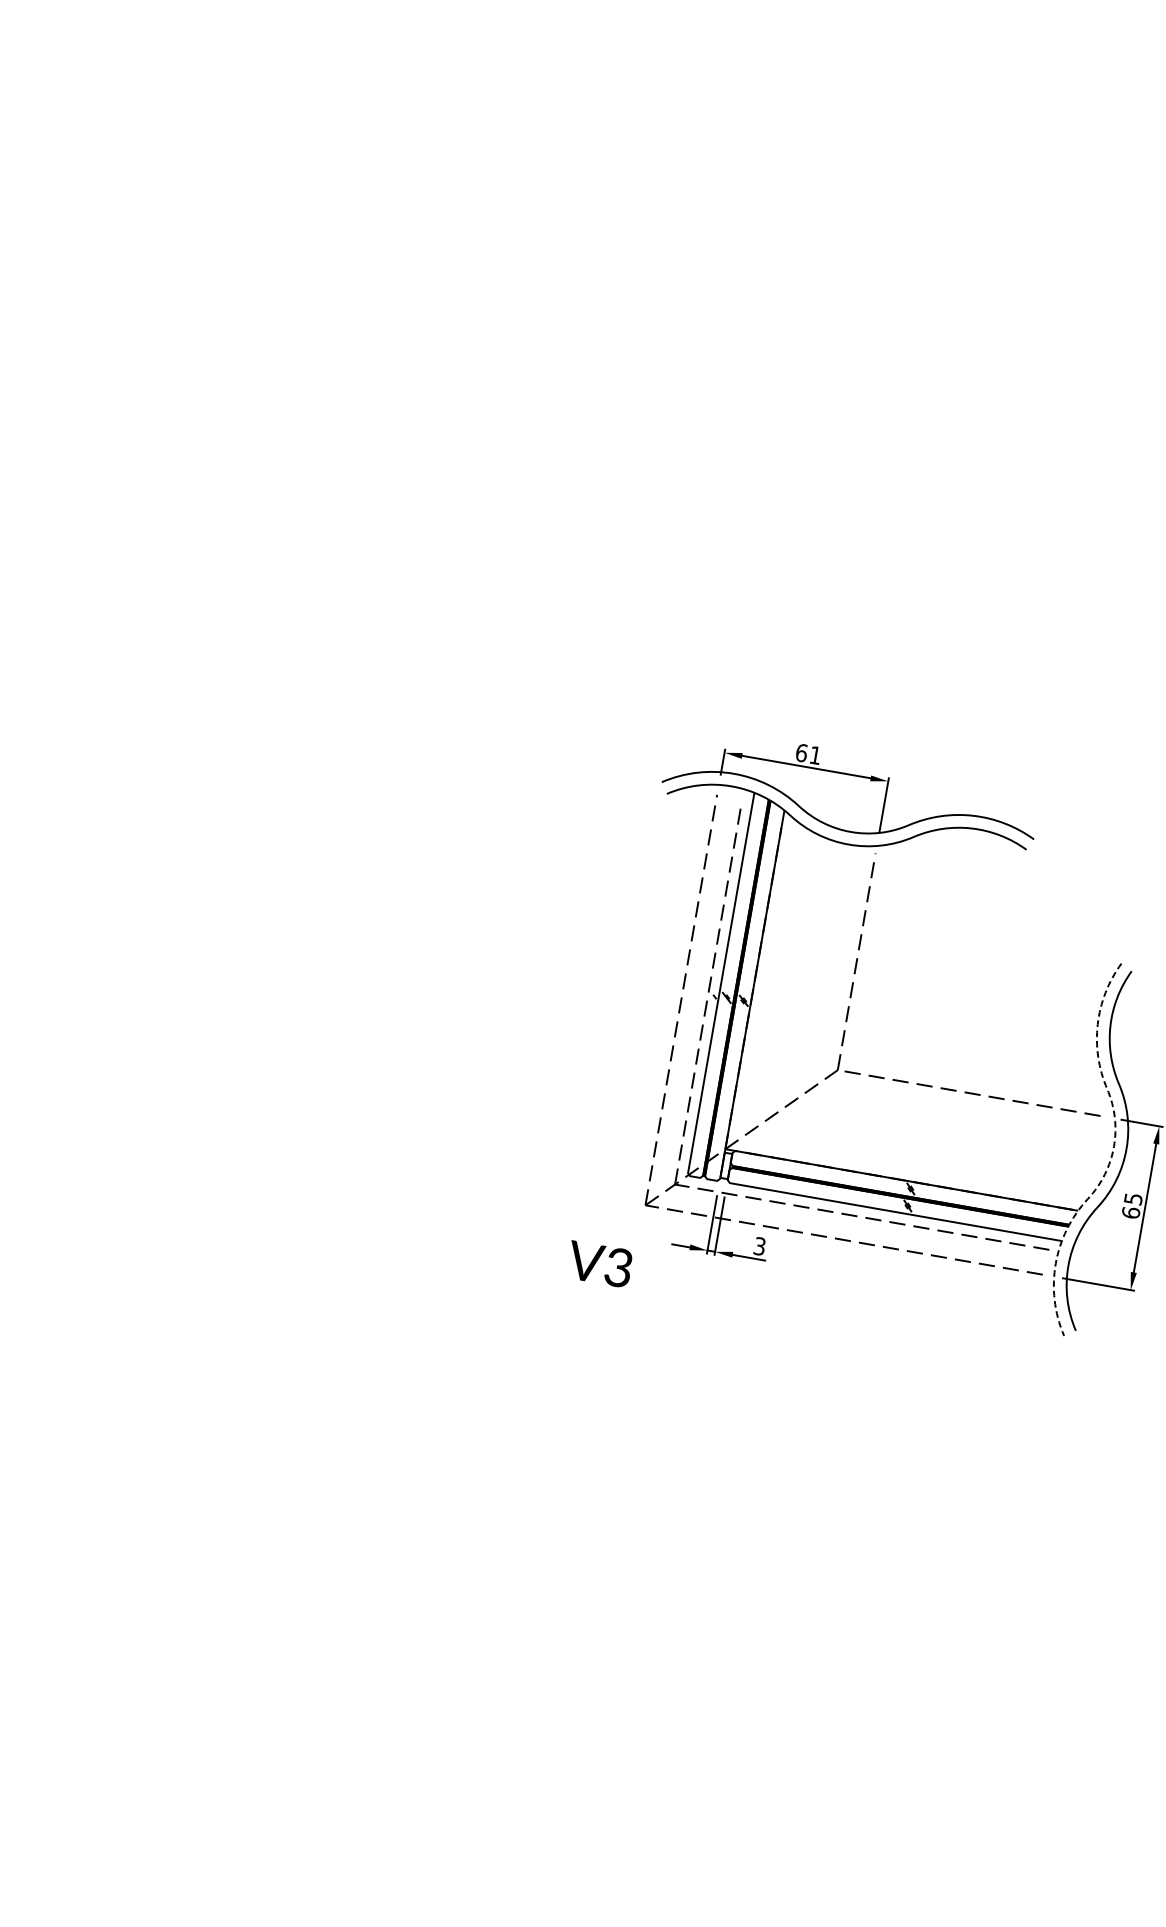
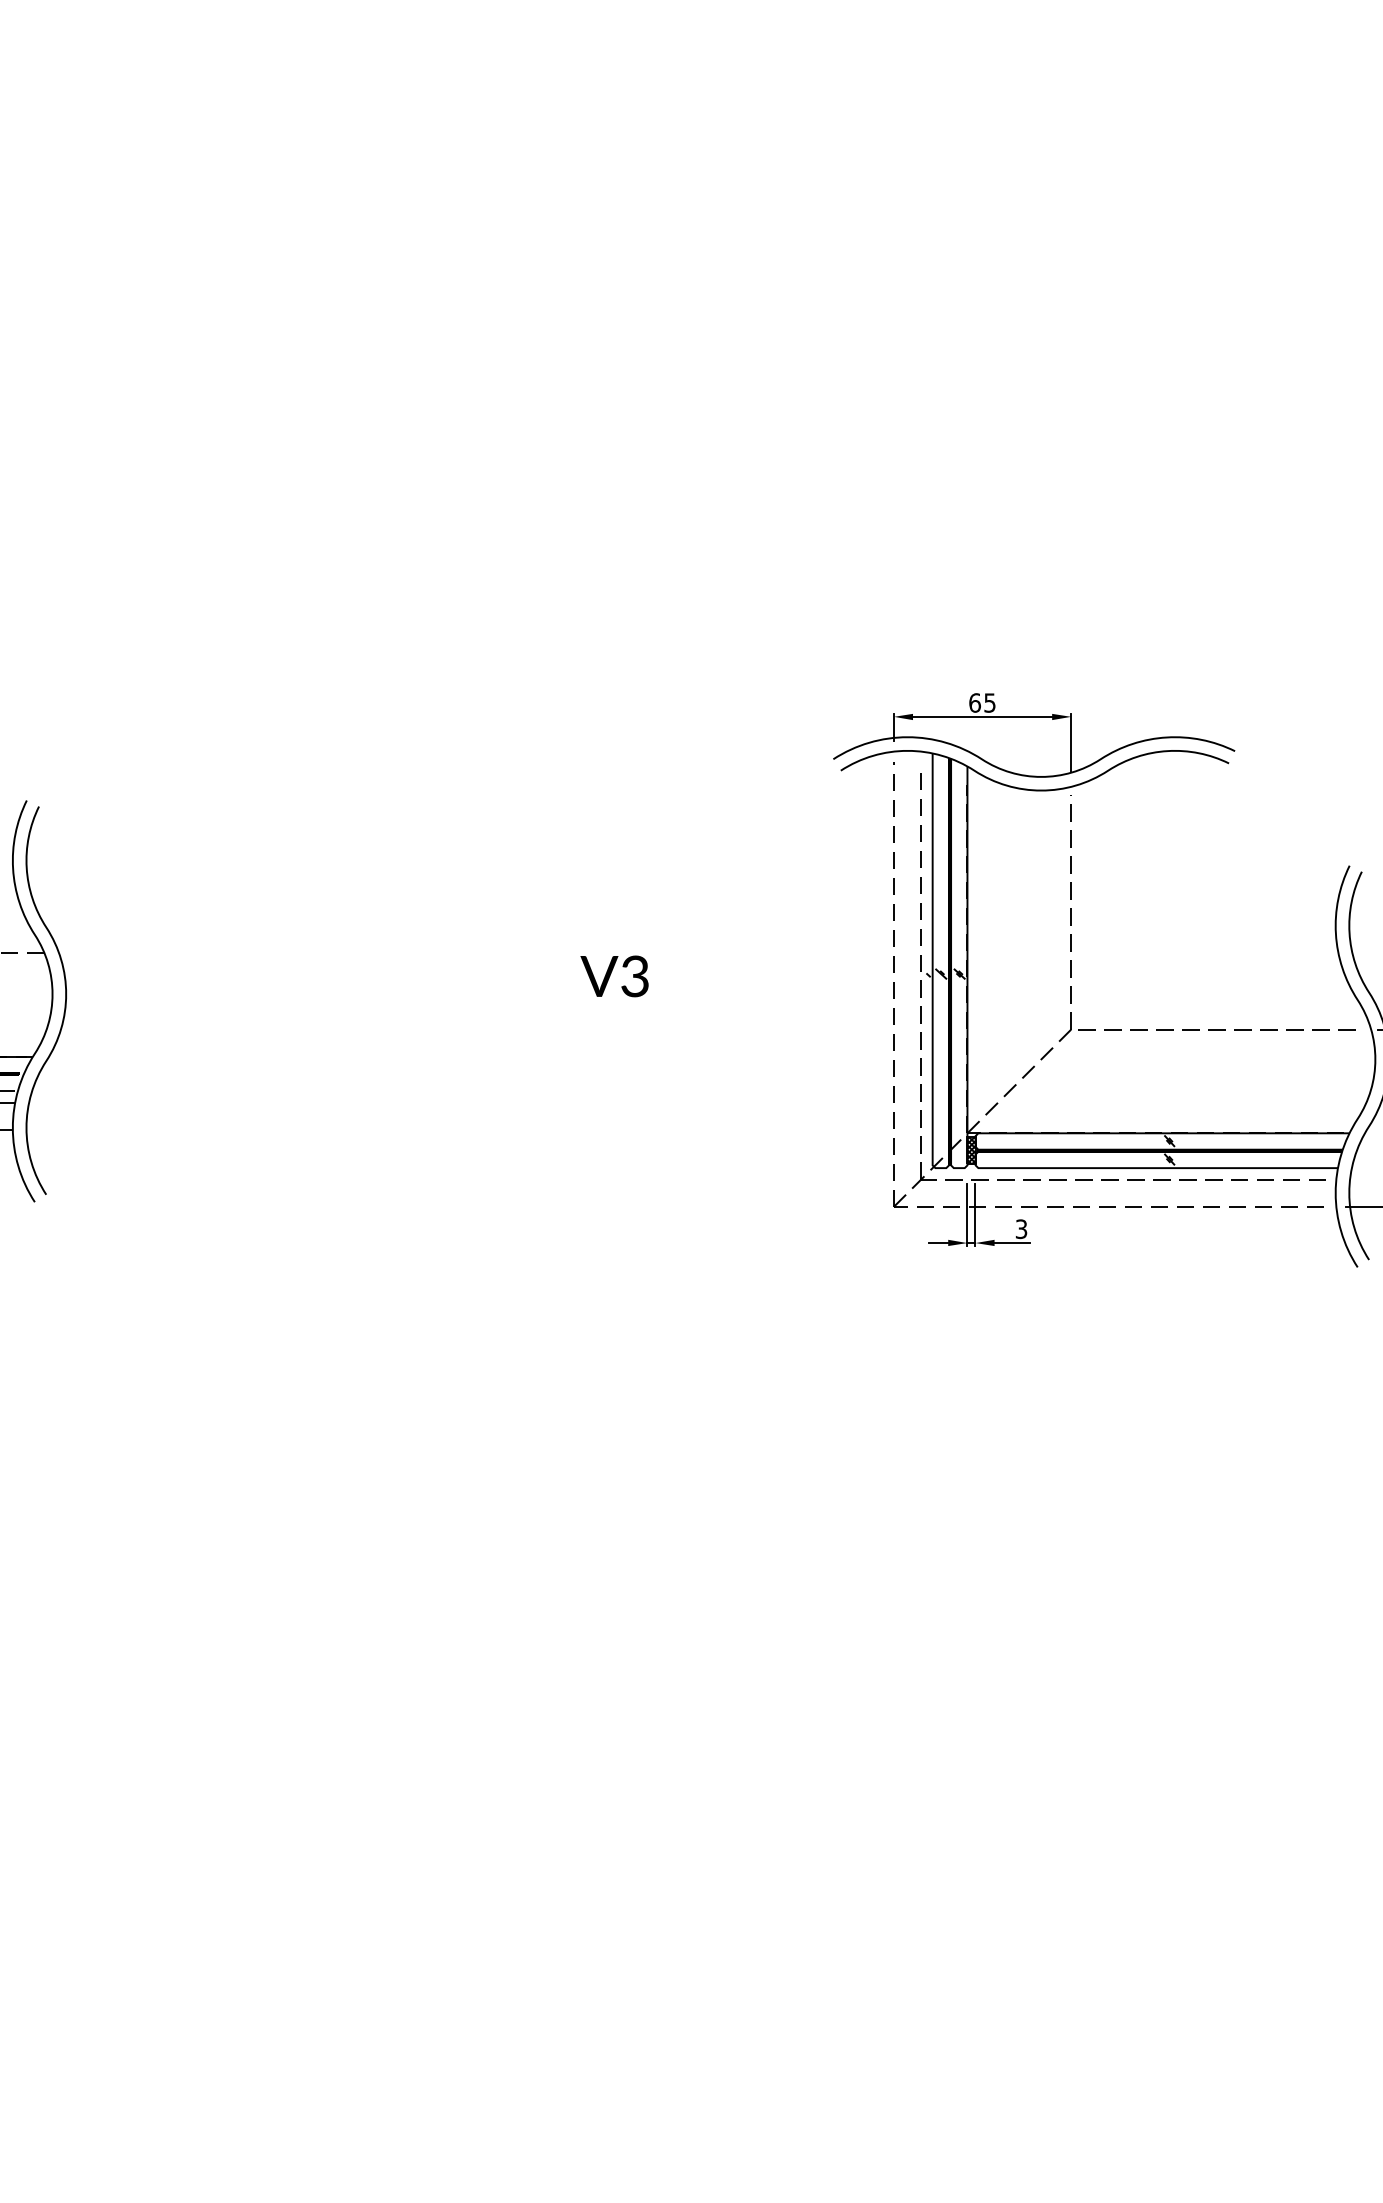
text: (815, 754) -> (989, 702), 61 -> 65
line: (1112, 1154) -> (1375, 1067), dashed -> solid
hatch: (726, 1165) -> (971, 1150), added
text: (599, 1264) -> (614, 976), moved

